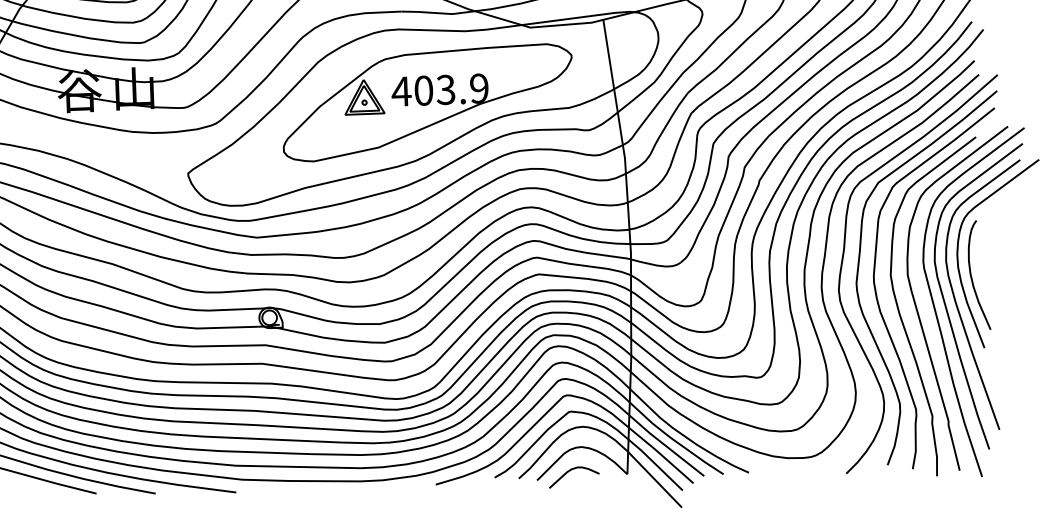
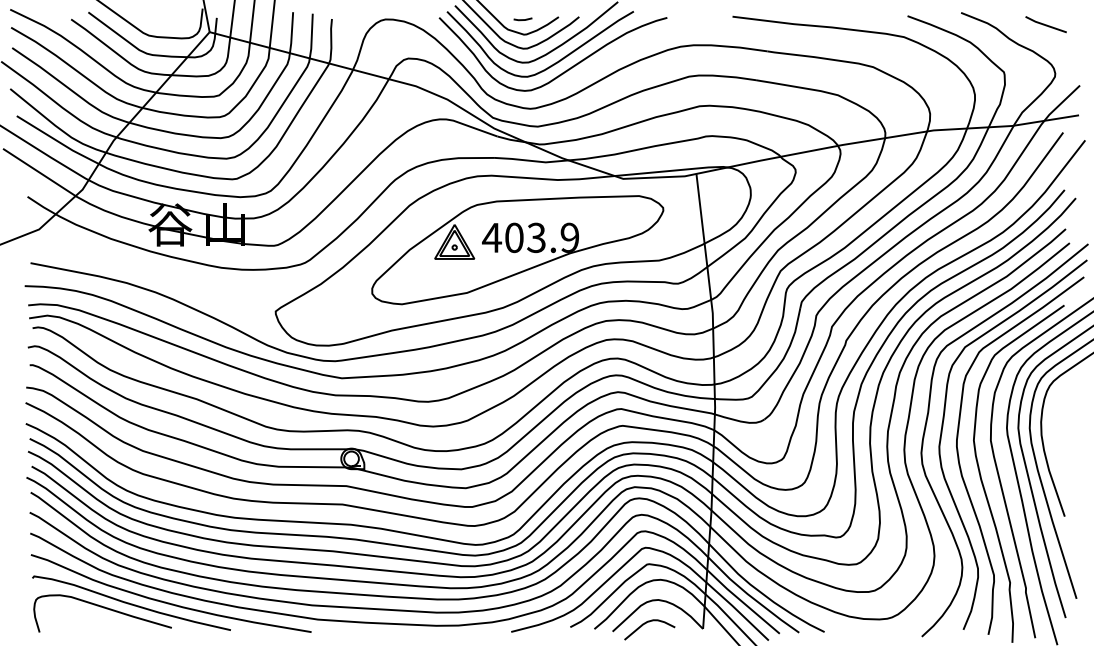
curve: (972, 277) -> (1055, 445), removed

